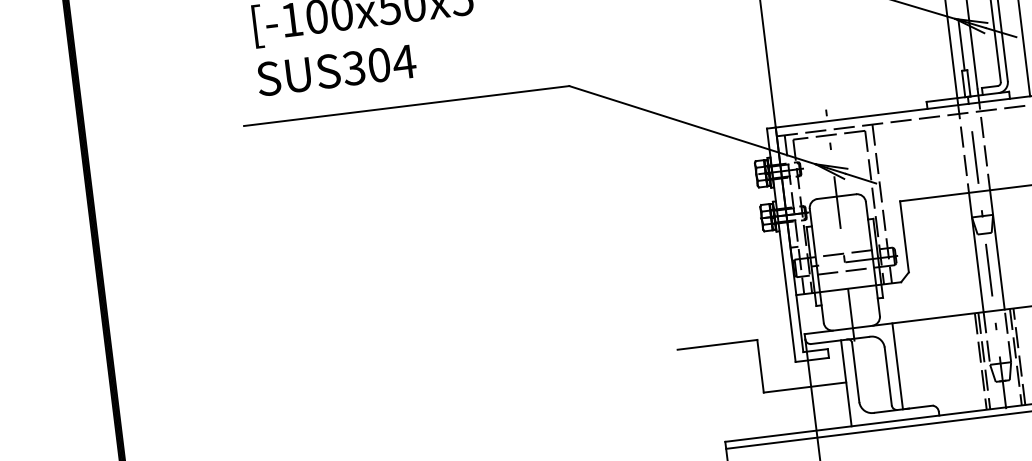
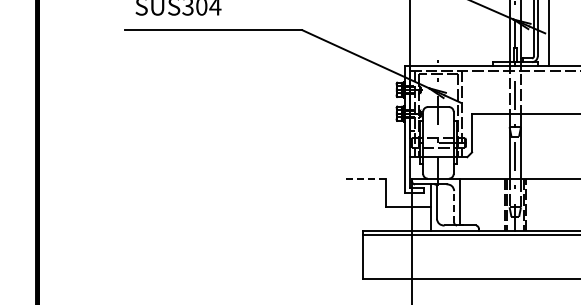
line: (717, 344) -> (364, 178), solid -> dashed
line: (888, 375) -> (454, 206), solid -> dashed

